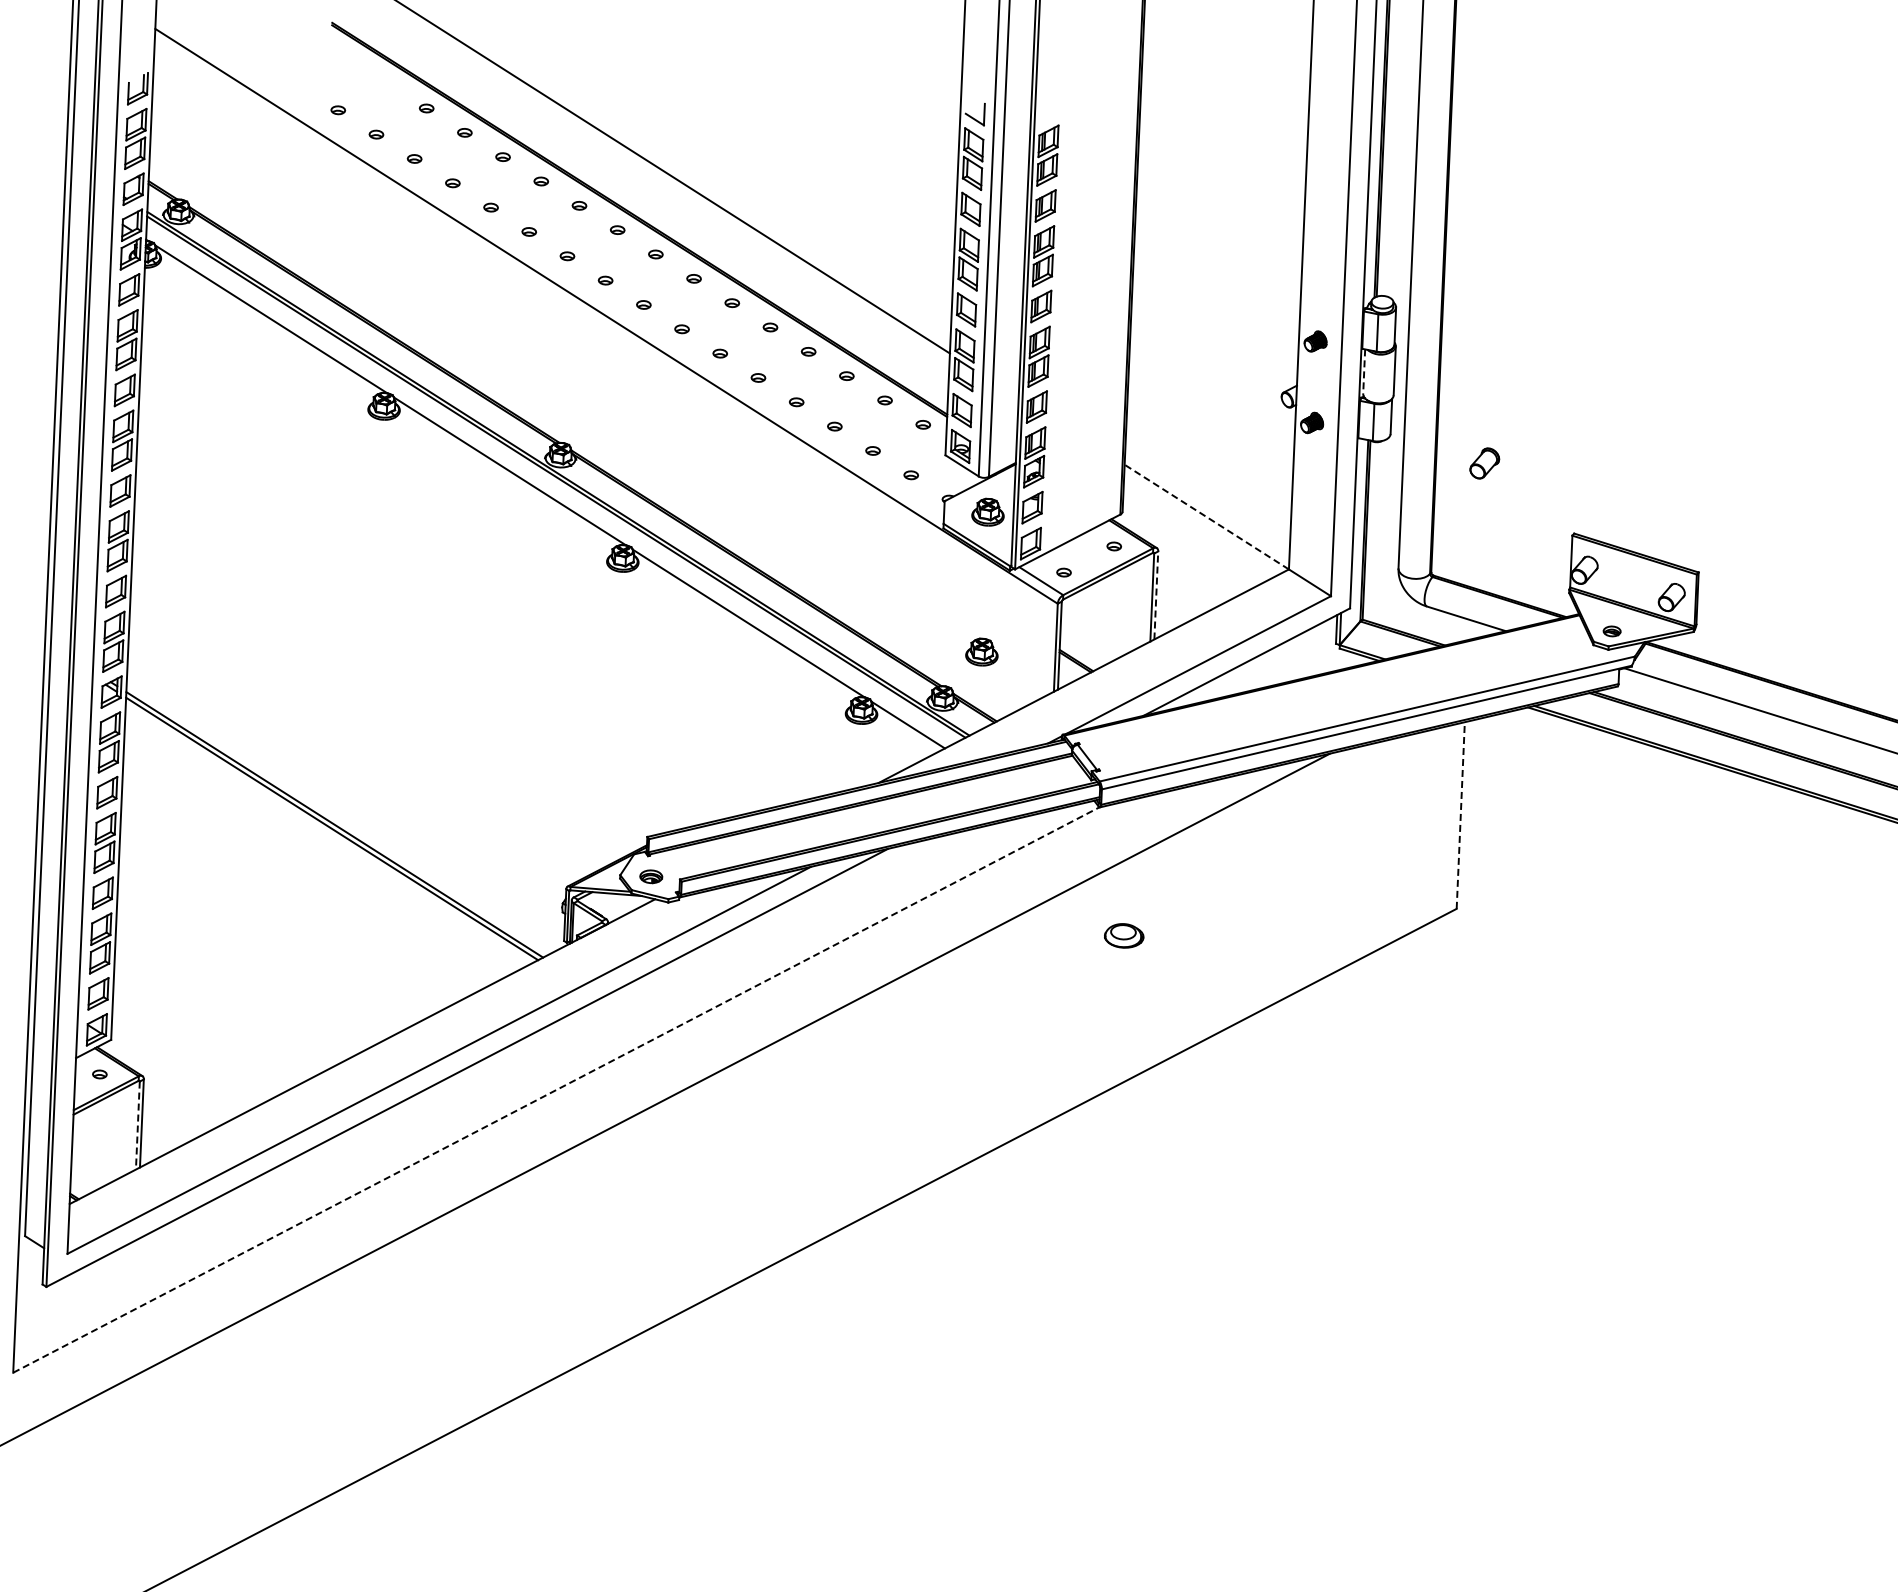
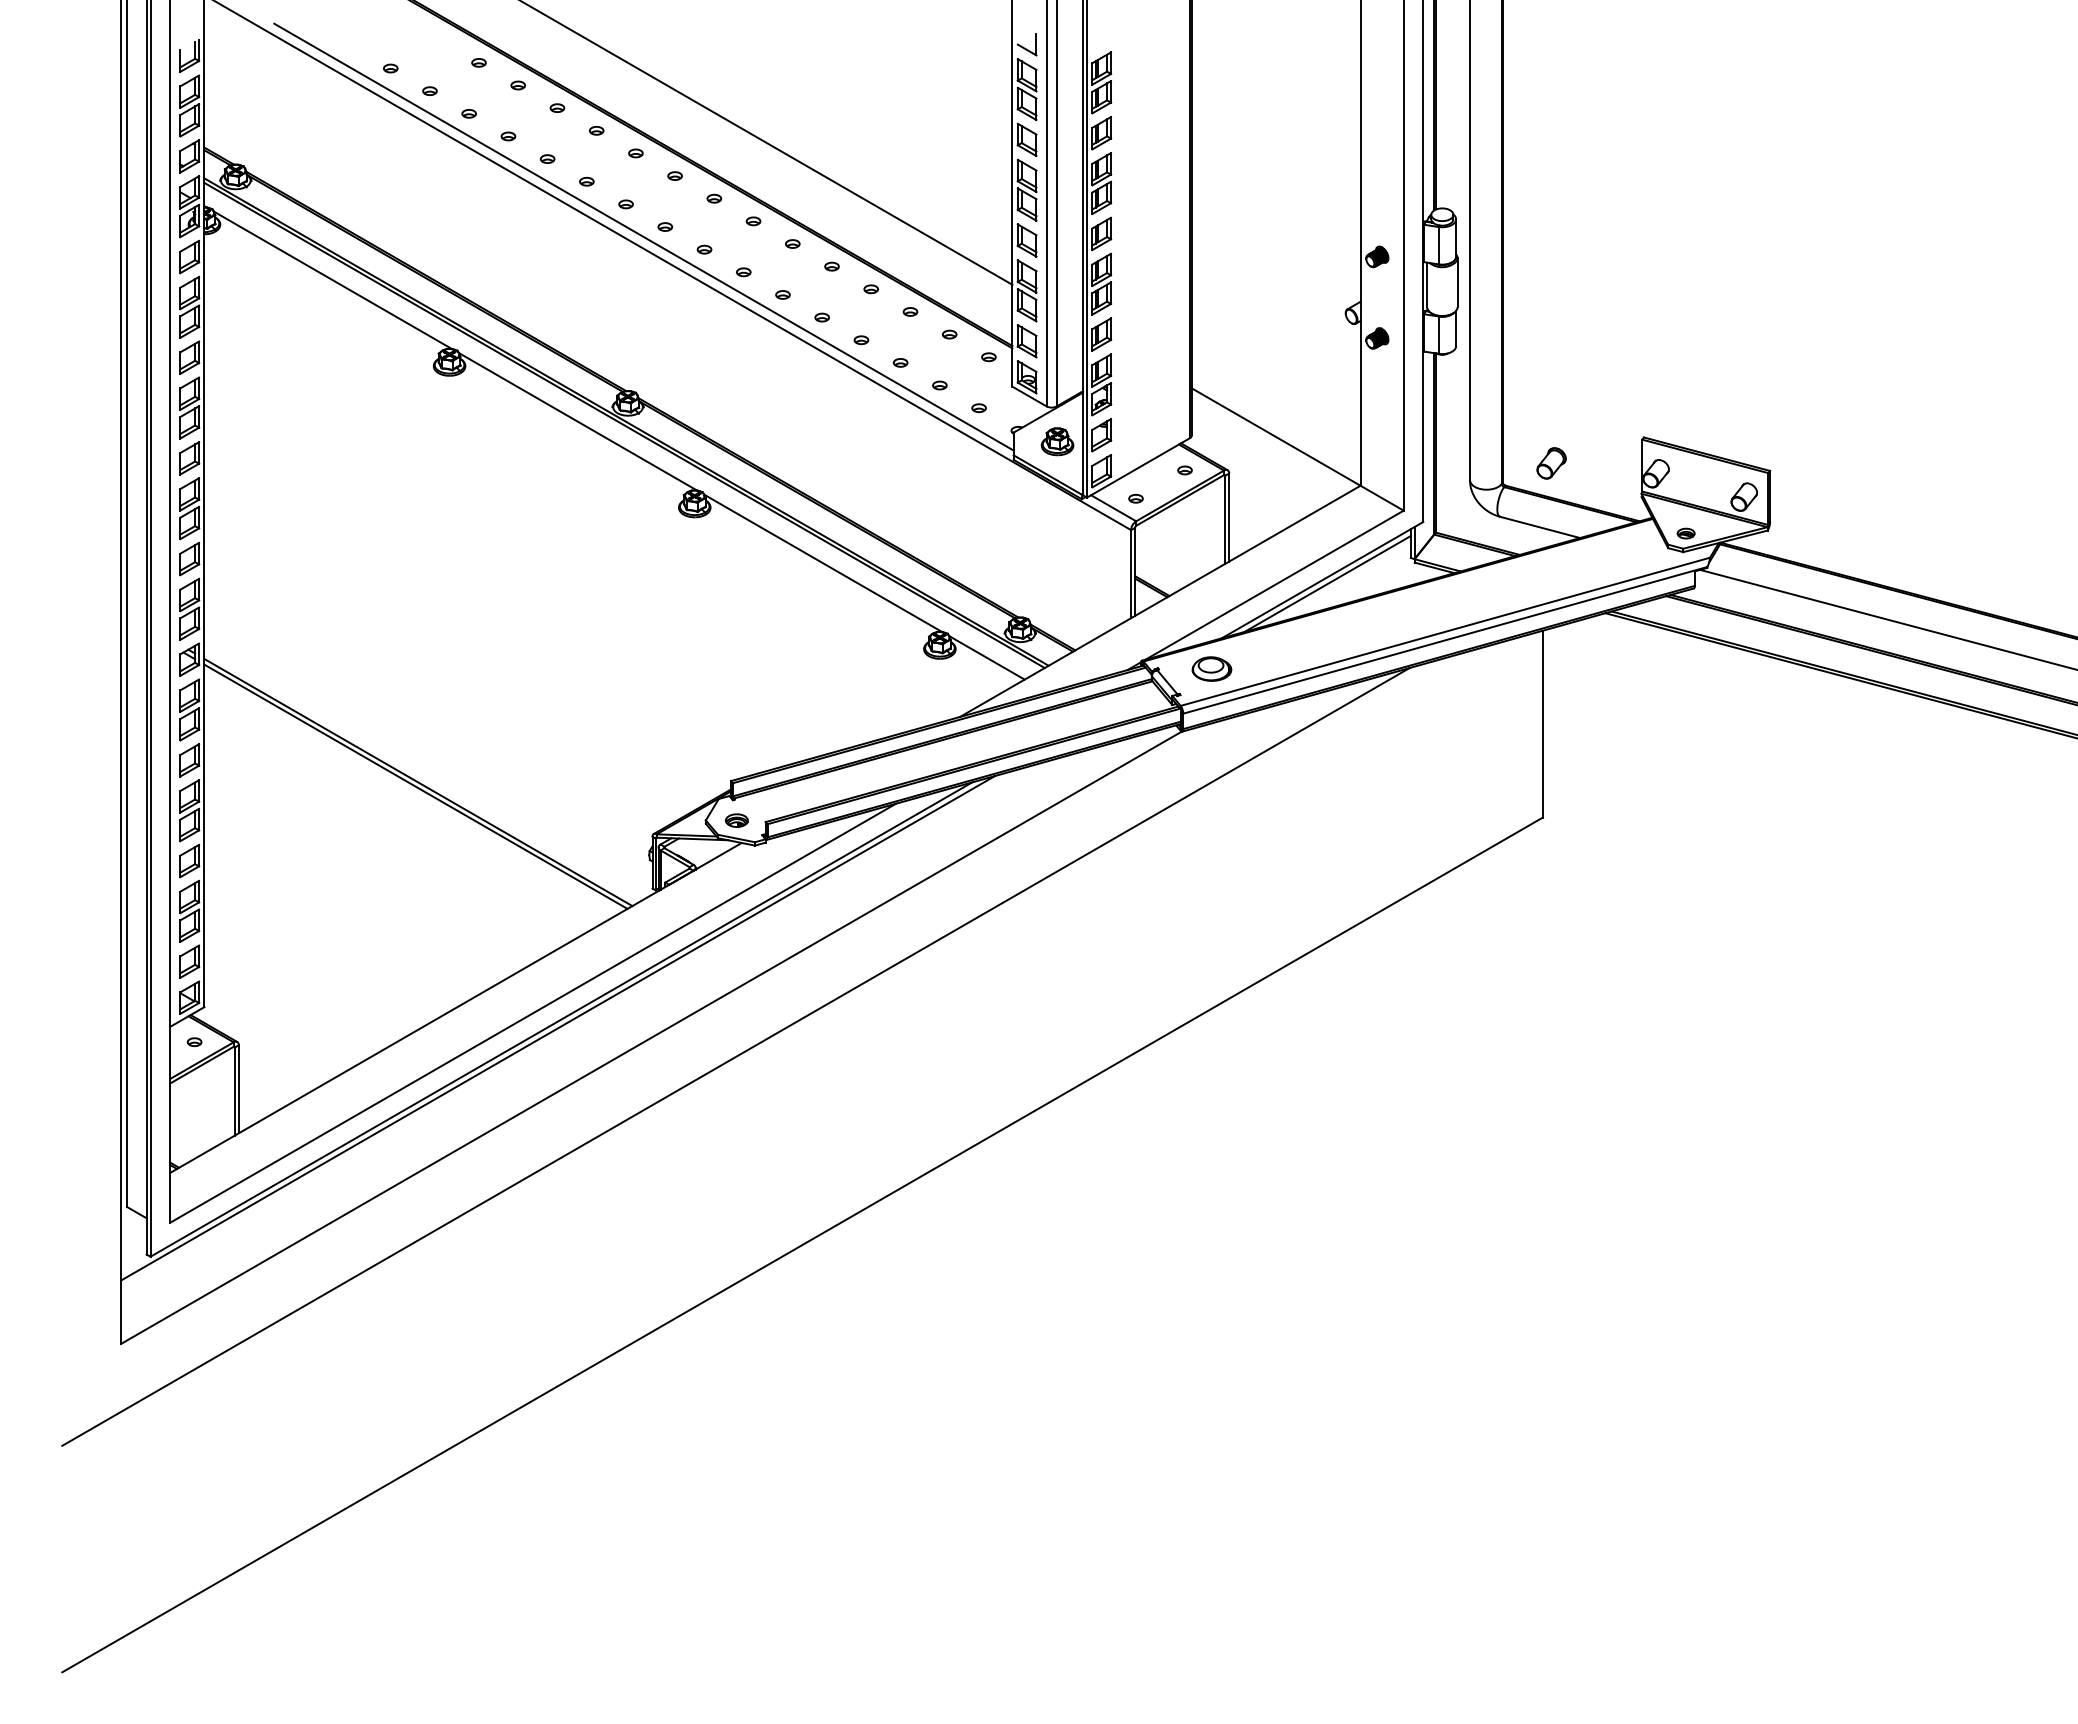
line: (583, 289) -> (643, 236), added
line: (1364, 372) -> (1427, 285), dashed -> solid
part: (1484, 463) -> (1551, 463), moved
line: (1206, 516) -> (1275, 436), dashed -> solid
line: (1156, 595) -> (1229, 517), dashed -> solid
part: (982, 651) -> (1057, 581), removed
line: (1251, 665) -> (1327, 583), added
line: (1460, 814) -> (1542, 723), dashed -> solid
part: (1123, 935) -> (1211, 668), moved
line: (463, 1076) -> (558, 1028), added
line: (556, 1089) -> (651, 1037), dashed -> solid
line: (137, 1126) -> (234, 1092), dashed -> solid

